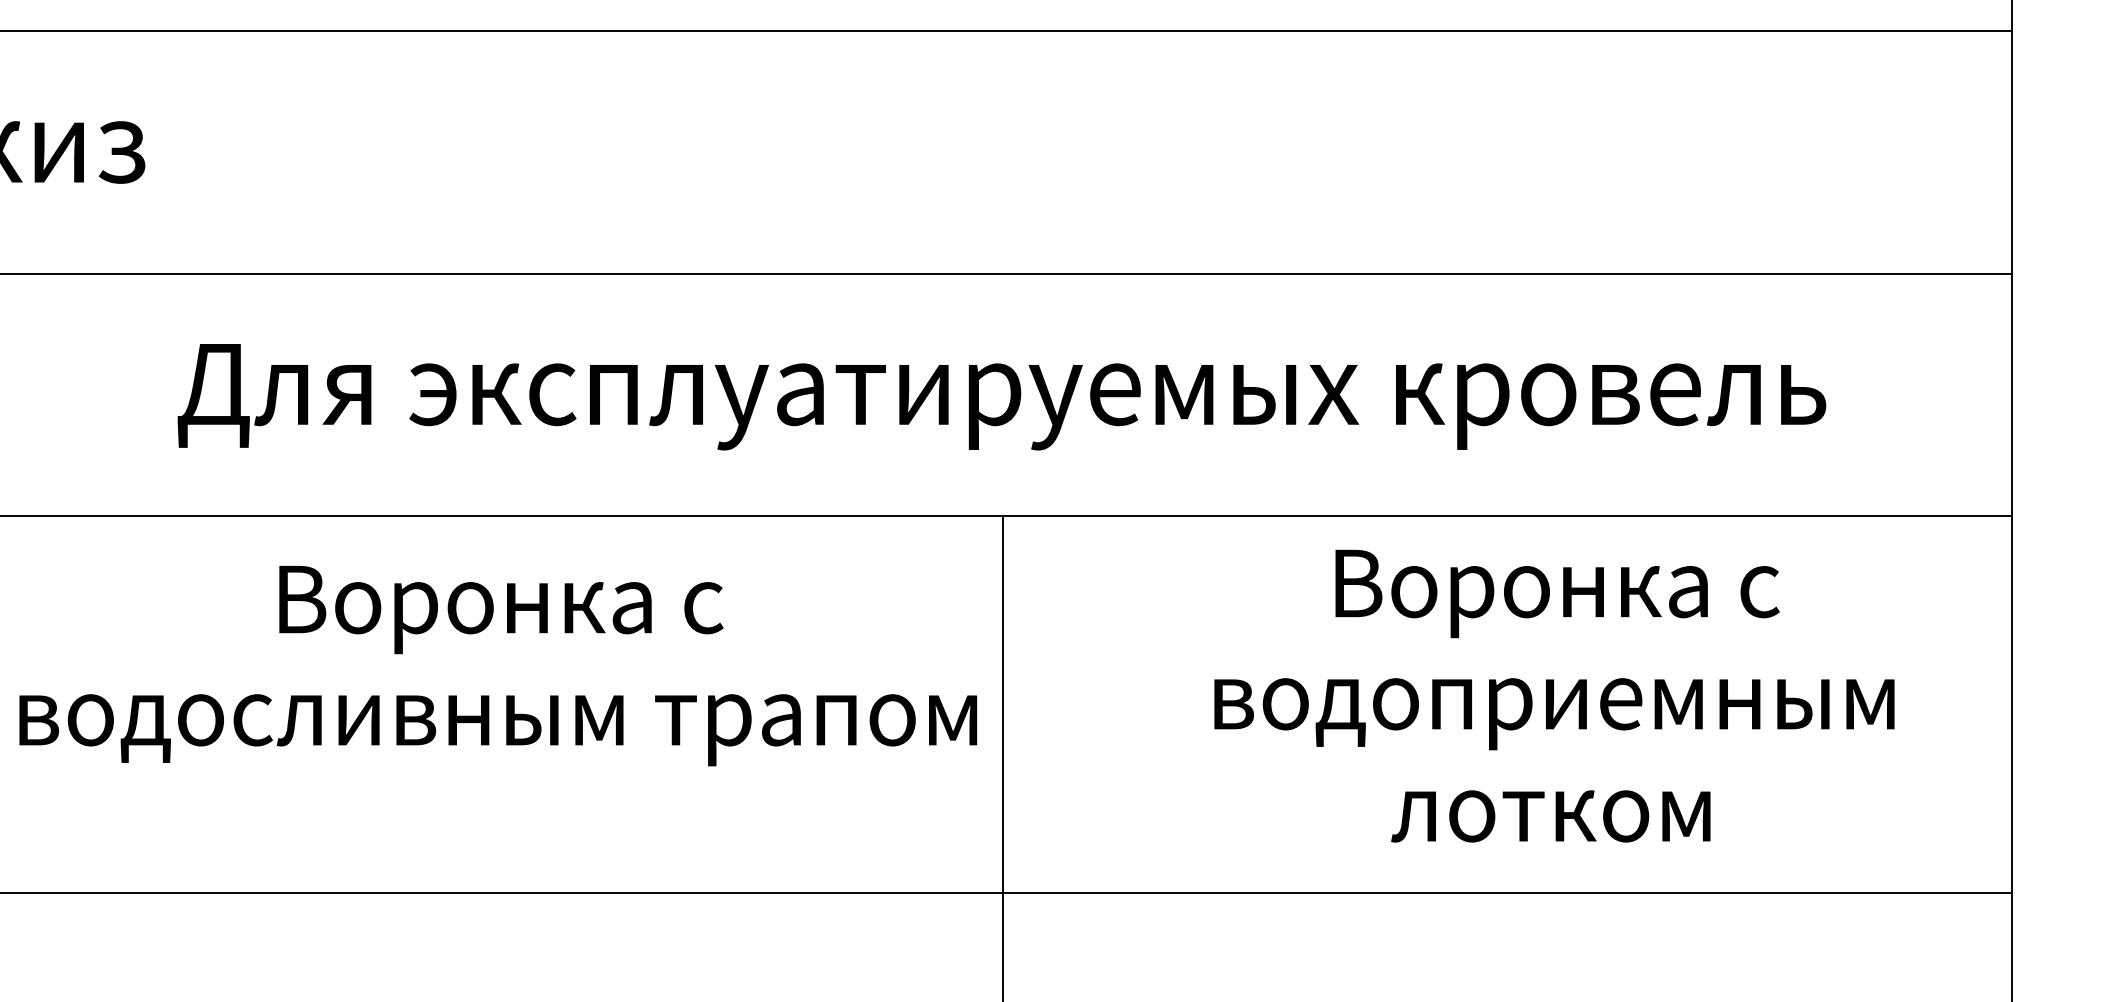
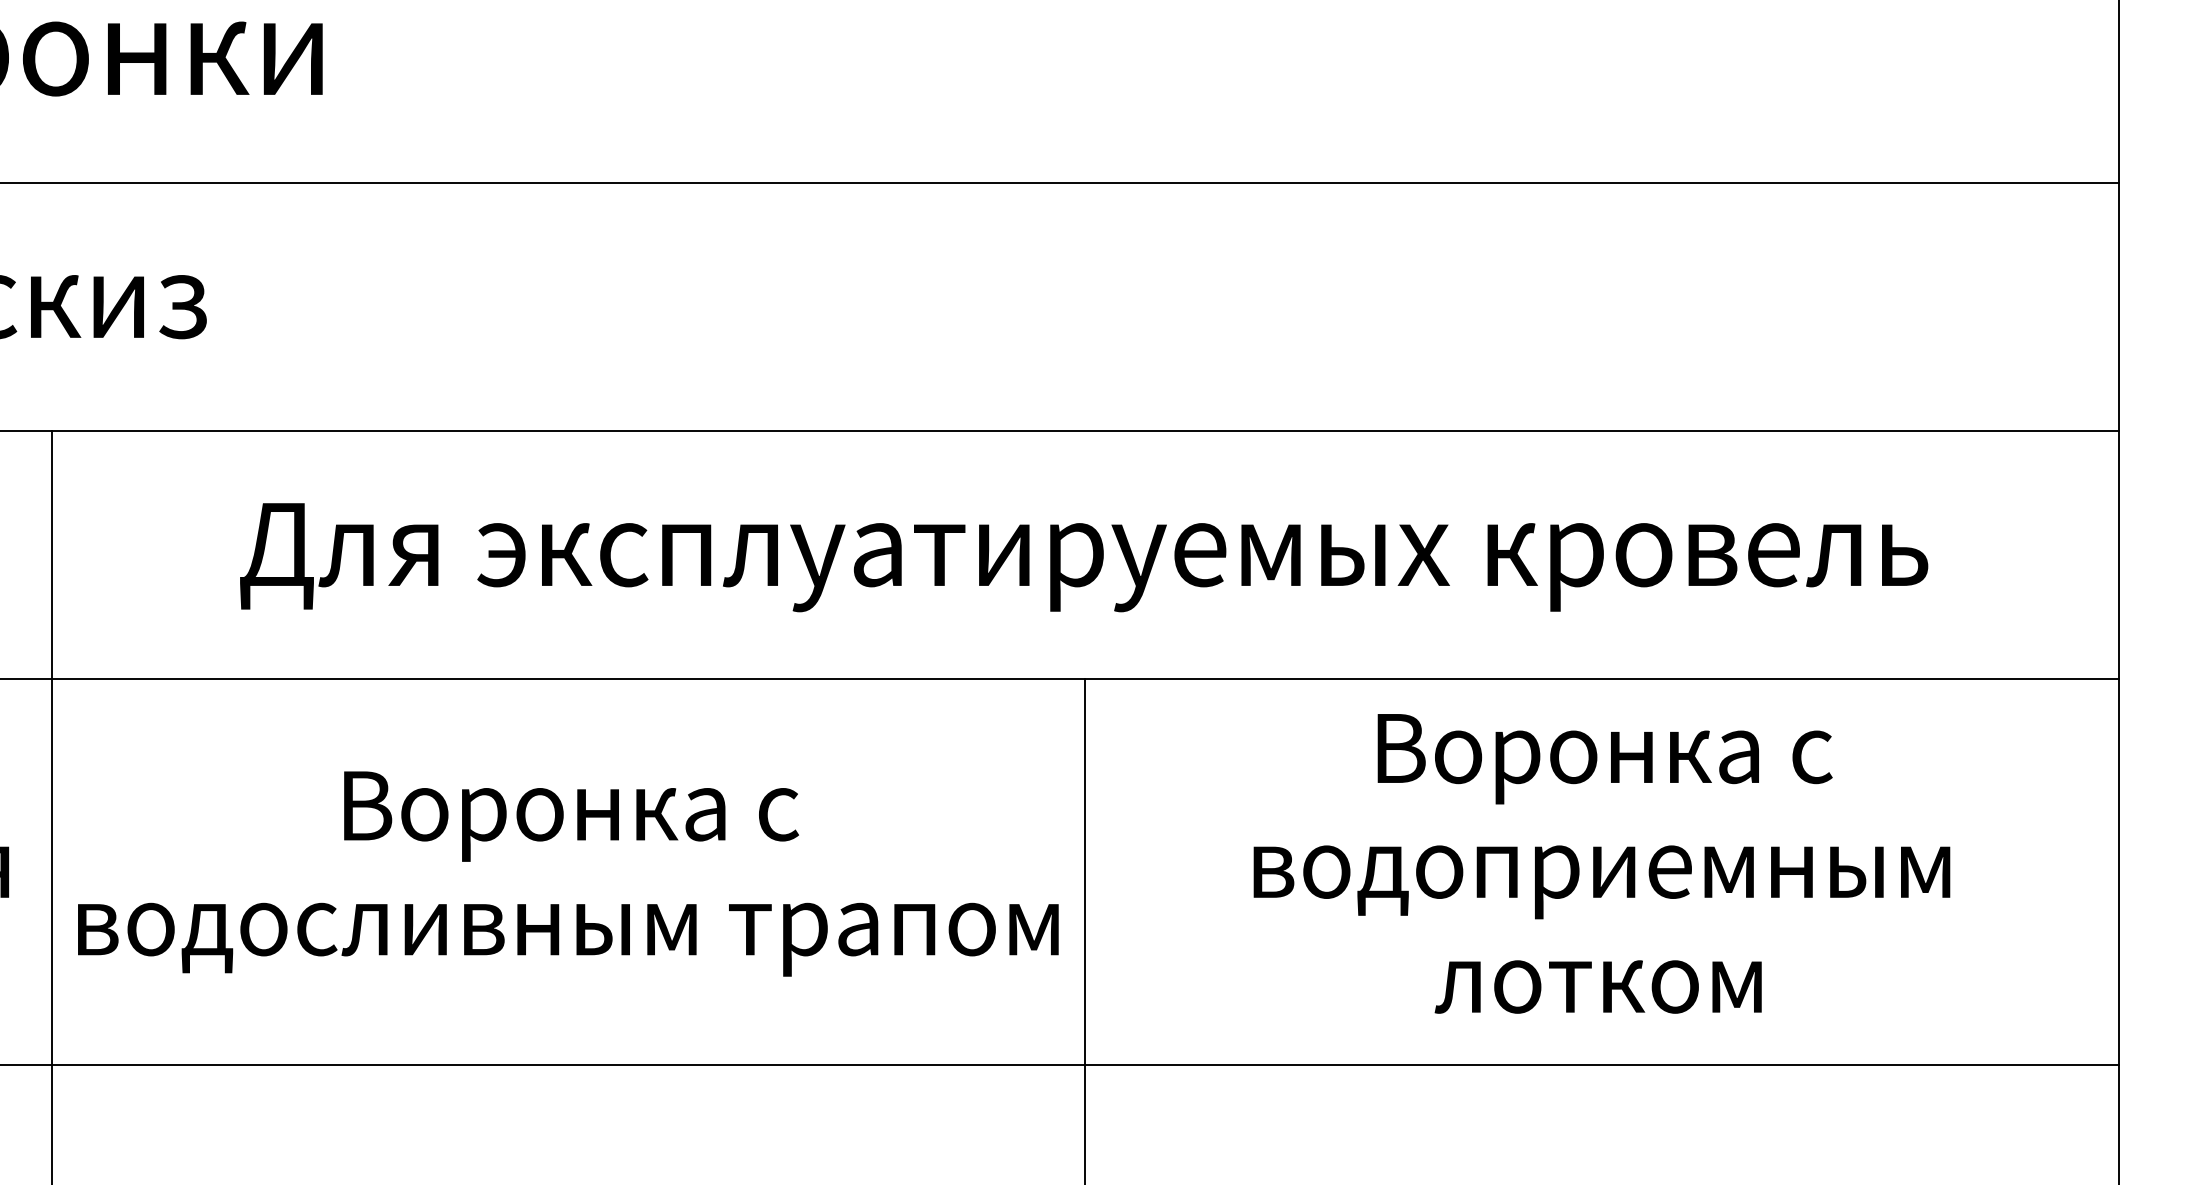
text: (498, 665) -> (568, 873), moved
text: (1554, 695) -> (1601, 863), moved

